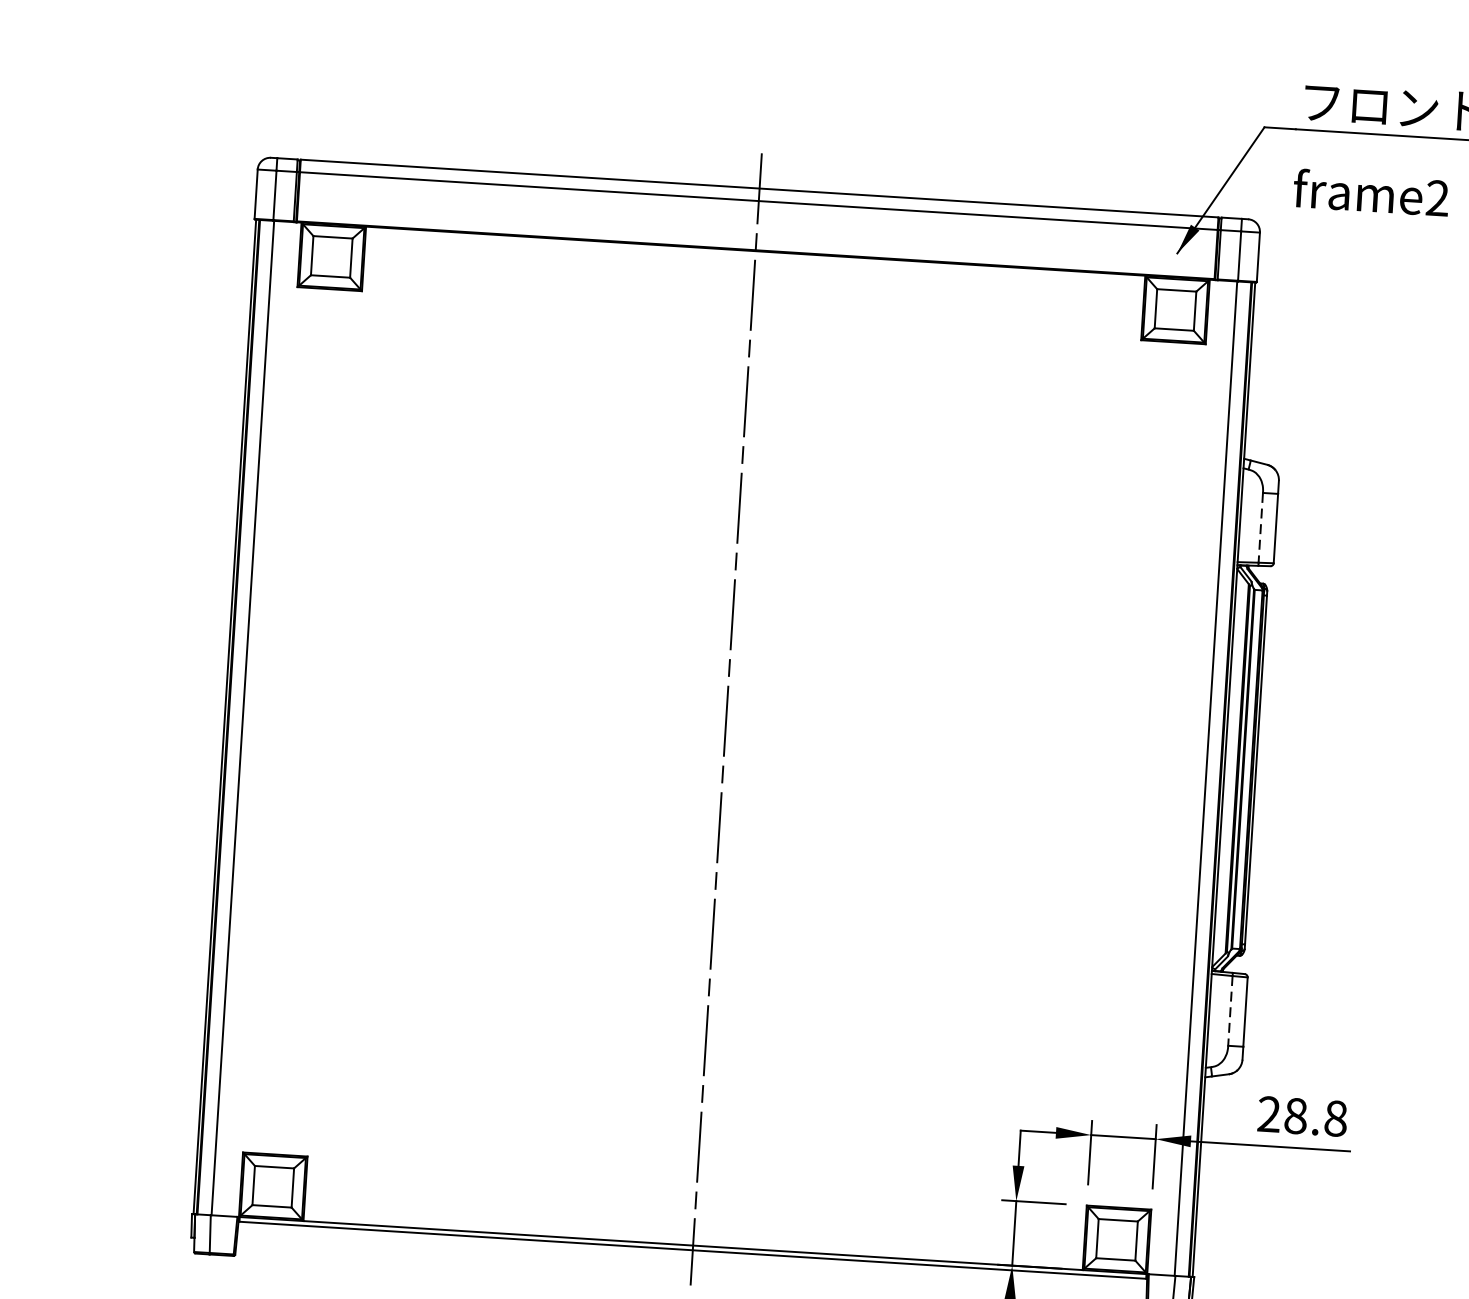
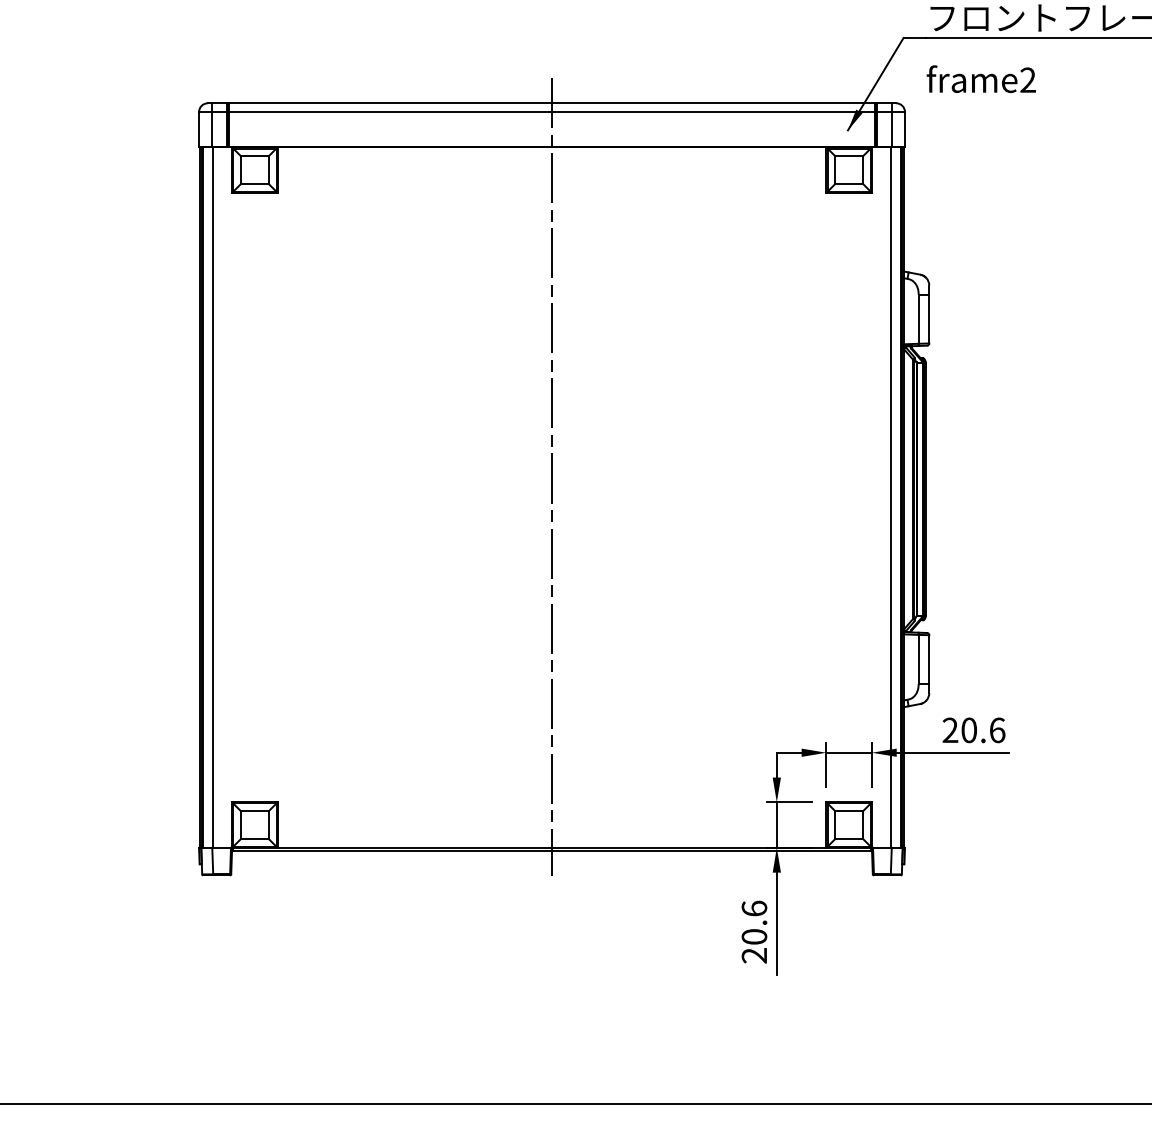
line: (1260, 528) -> (918, 319), dashed -> solid
line: (1230, 1010) -> (918, 659), dashed -> solid
text: (1316, 1117) -> (983, 730), 28.8 -> 20.6

